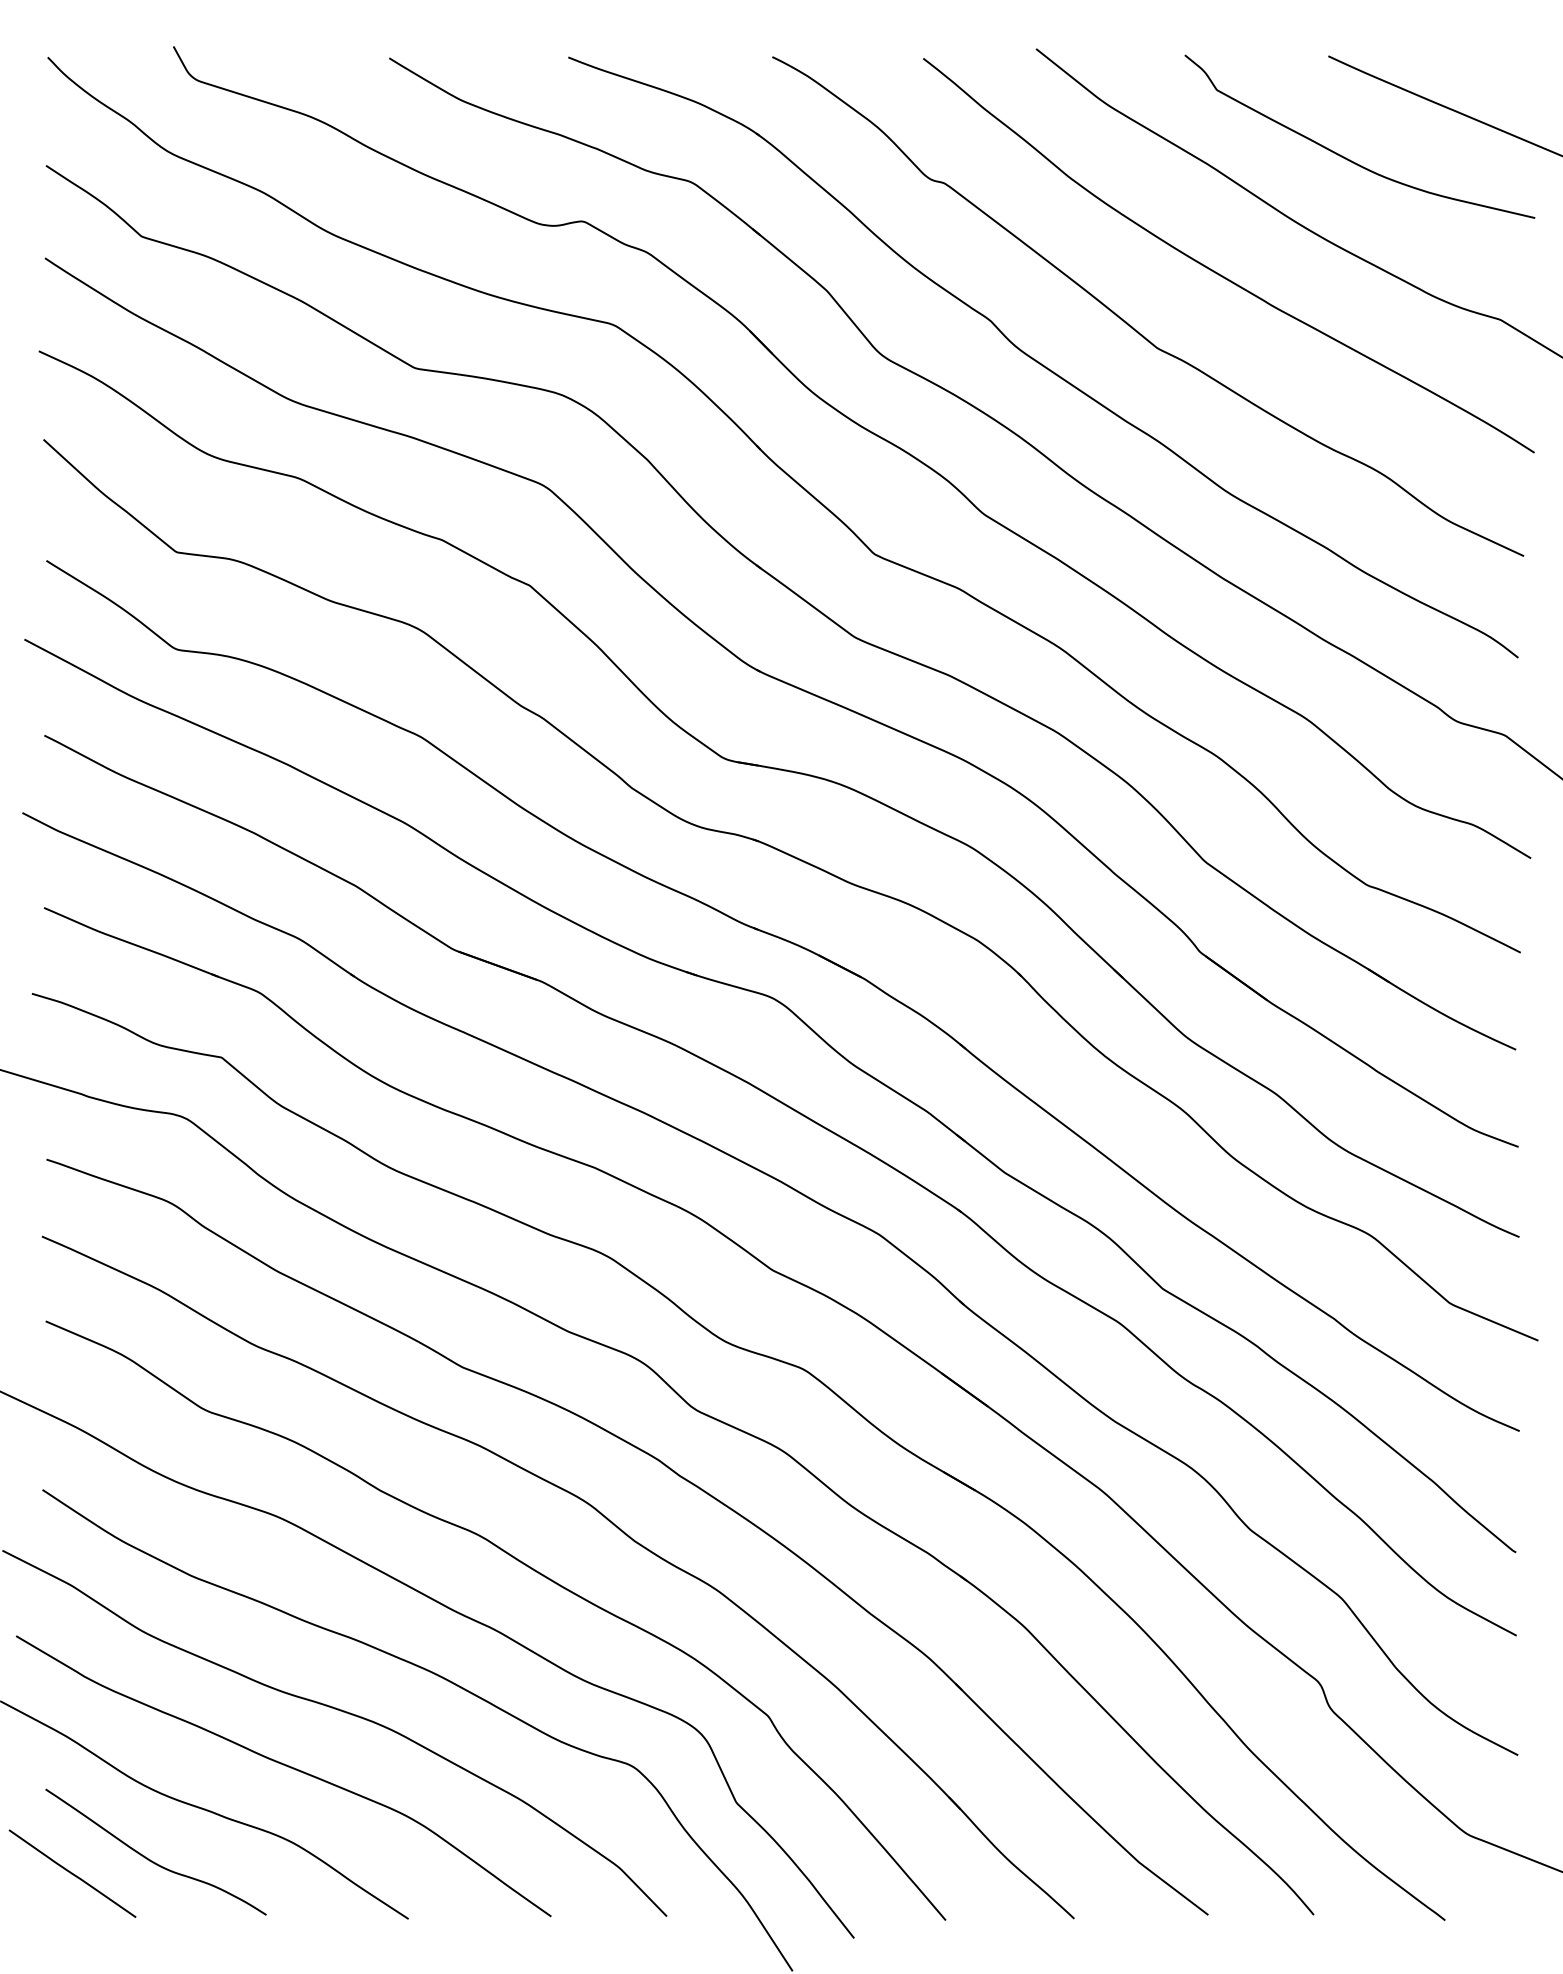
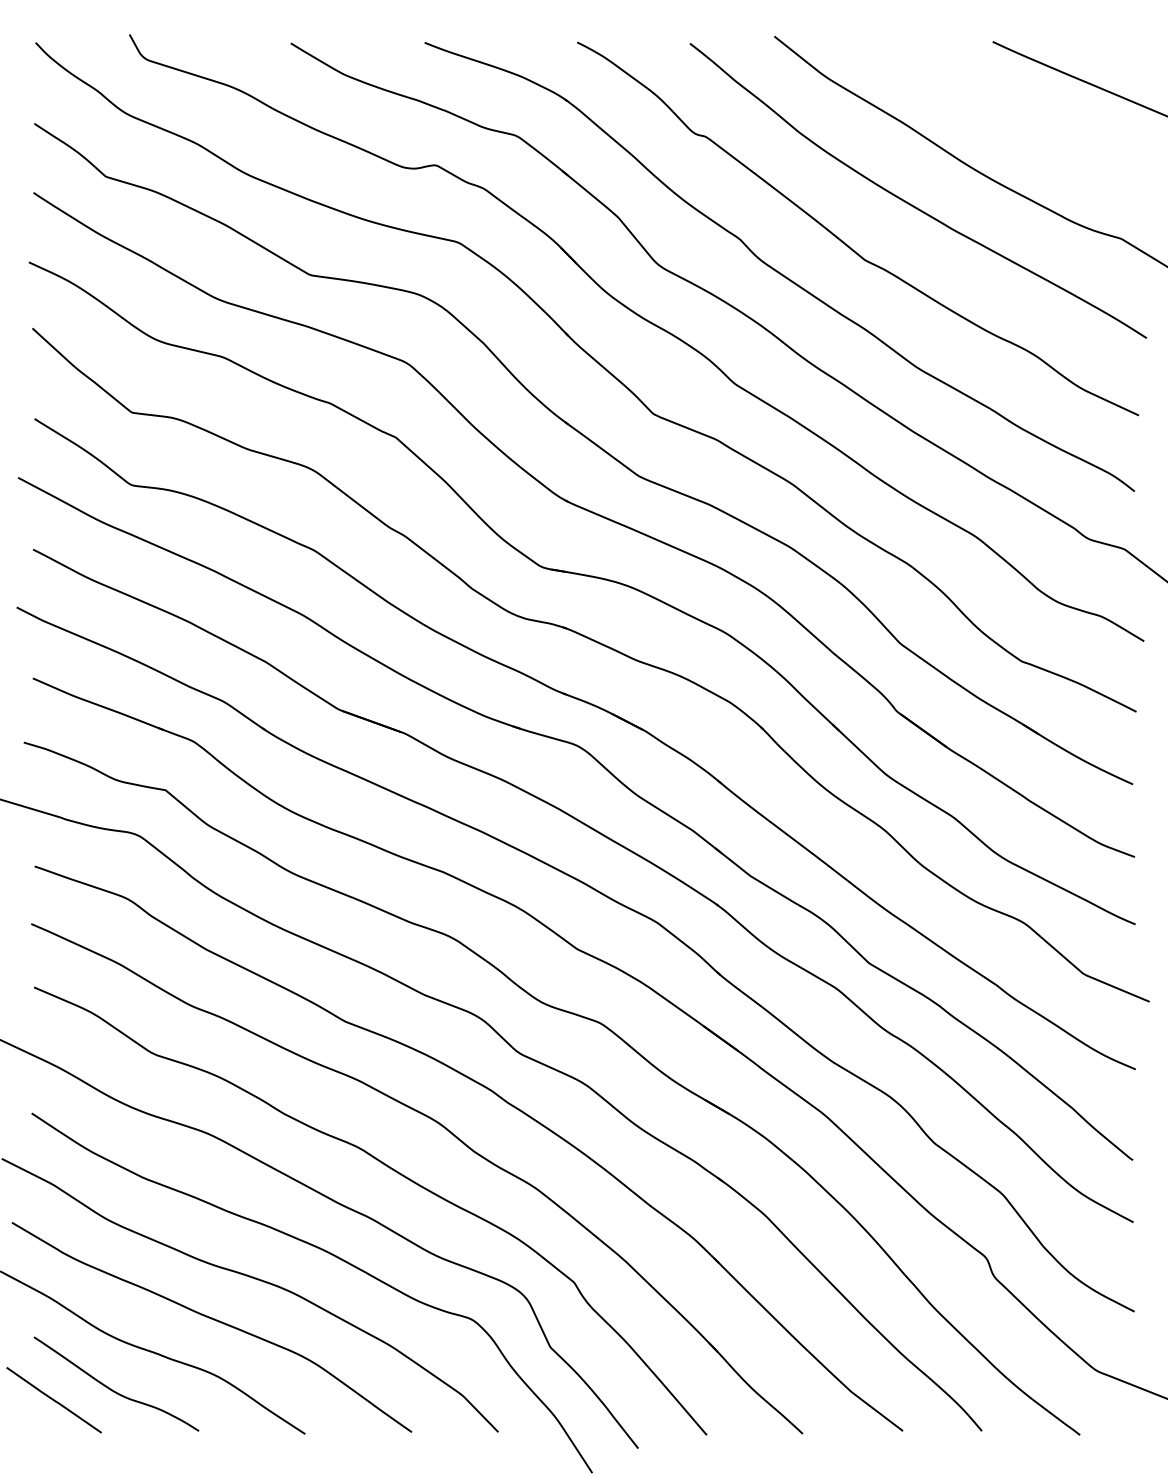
curve: (1348, 158) -> (1007, 118), removed

